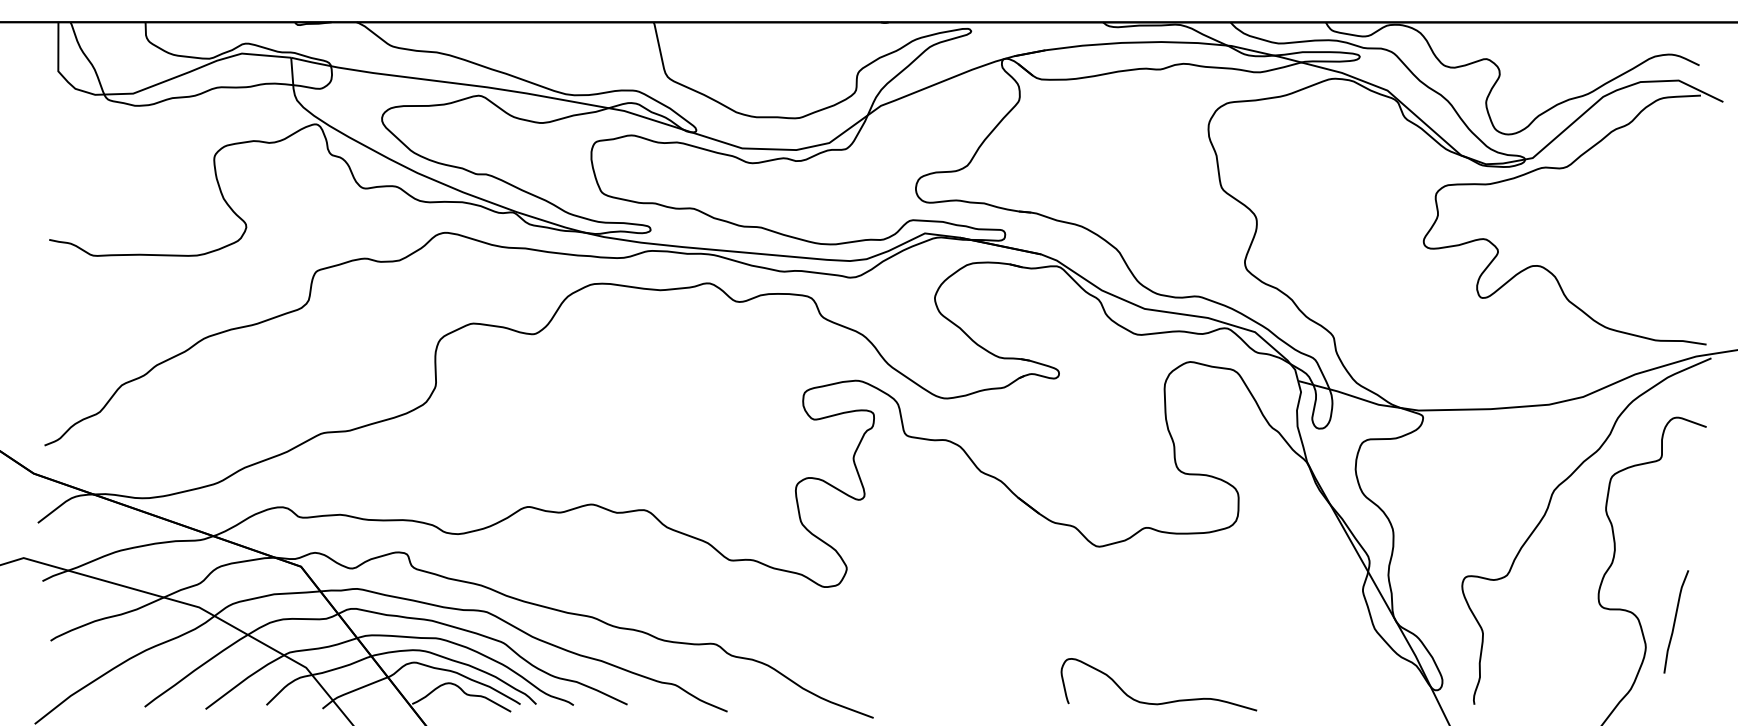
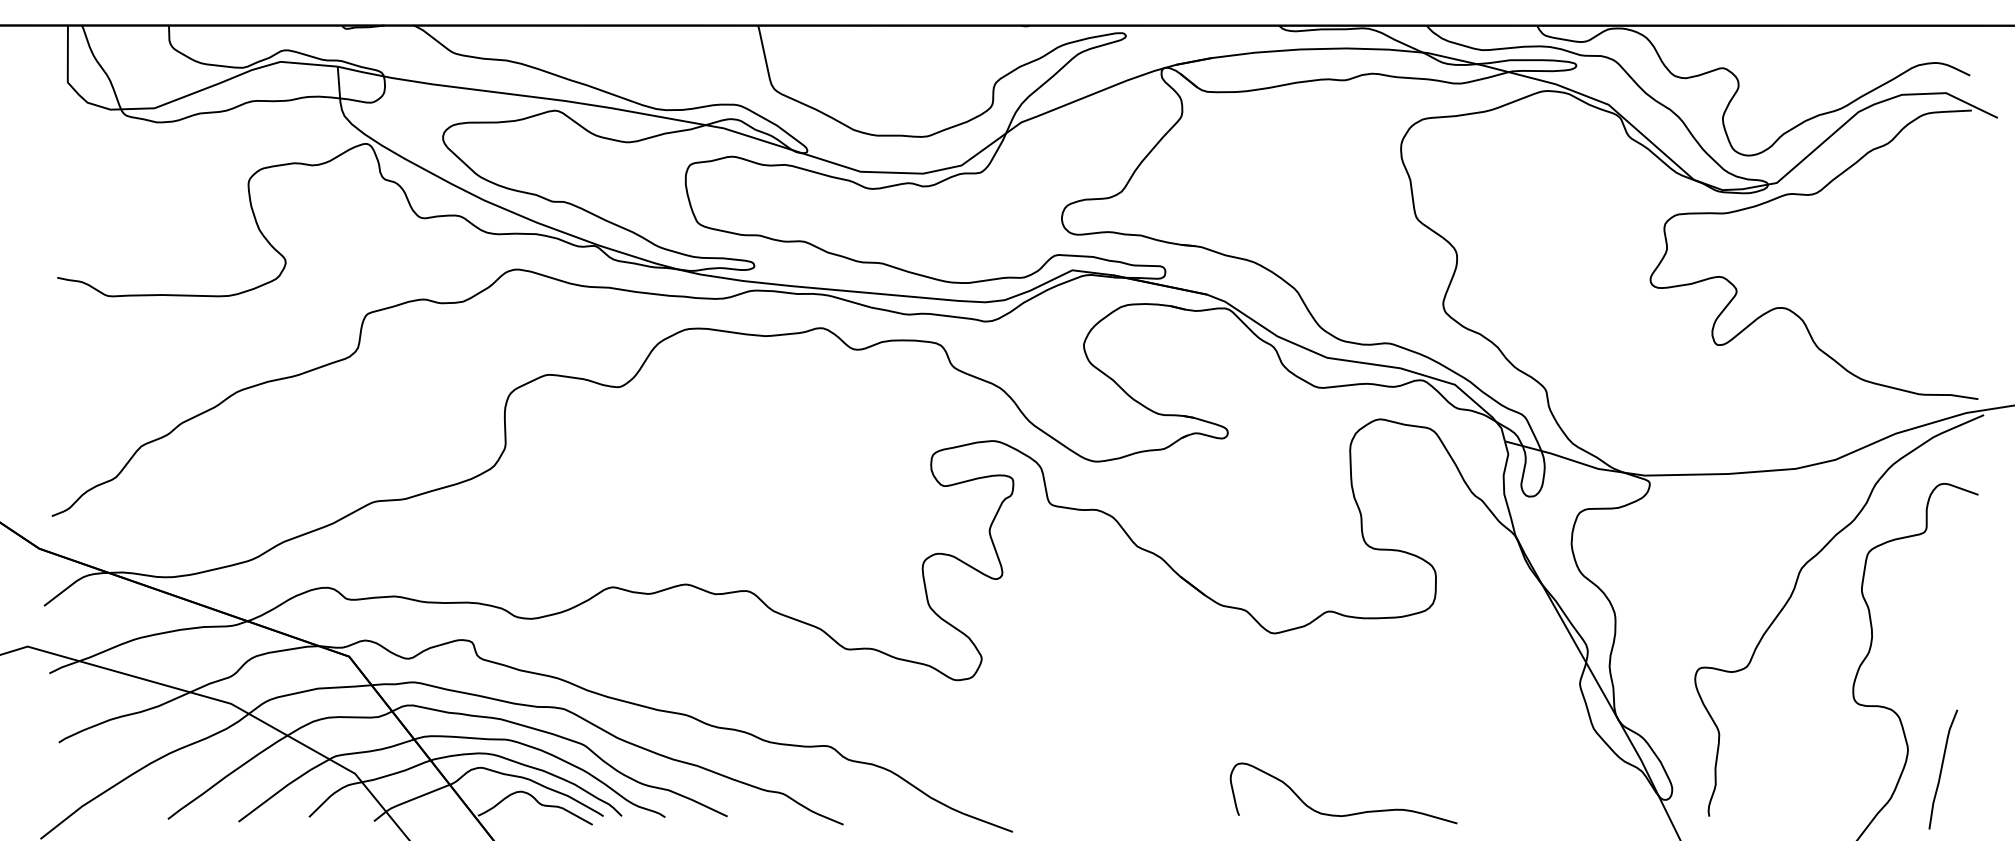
curve: (1675, 621) -> (1942, 769), moved

